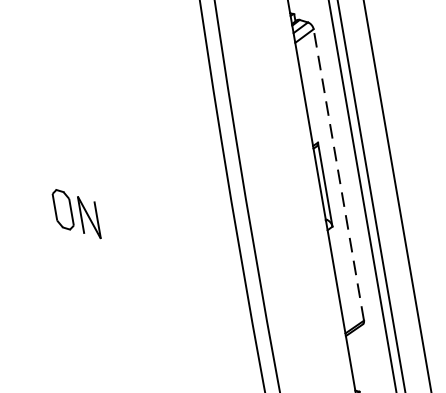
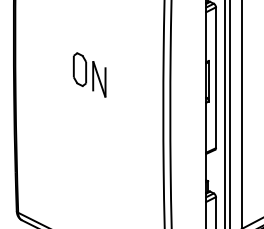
line: (337, 174) -> (215, 77), dashed -> solid
part: (76, 213) -> (89, 74), size x1.67

